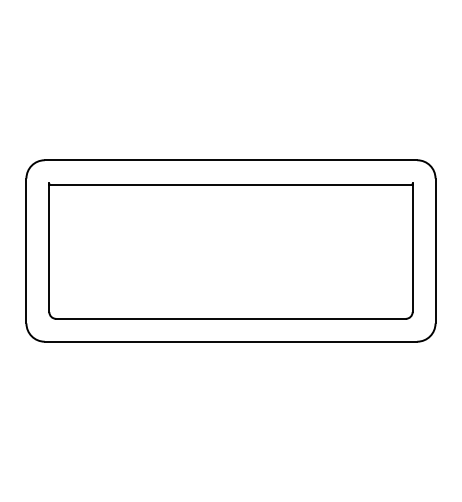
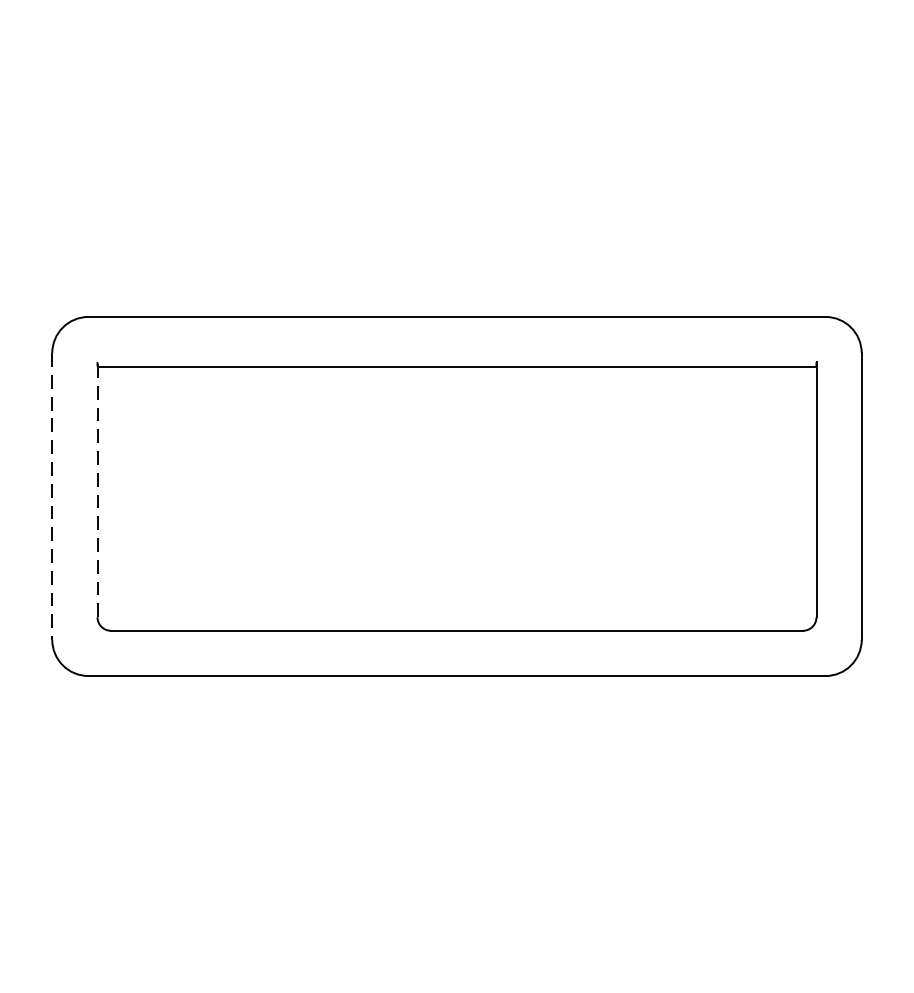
line: (49, 247) -> (97, 489), solid -> dashed
line: (26, 251) -> (52, 497), solid -> dashed

